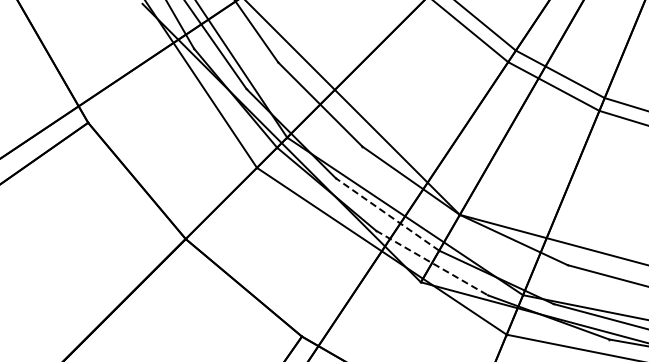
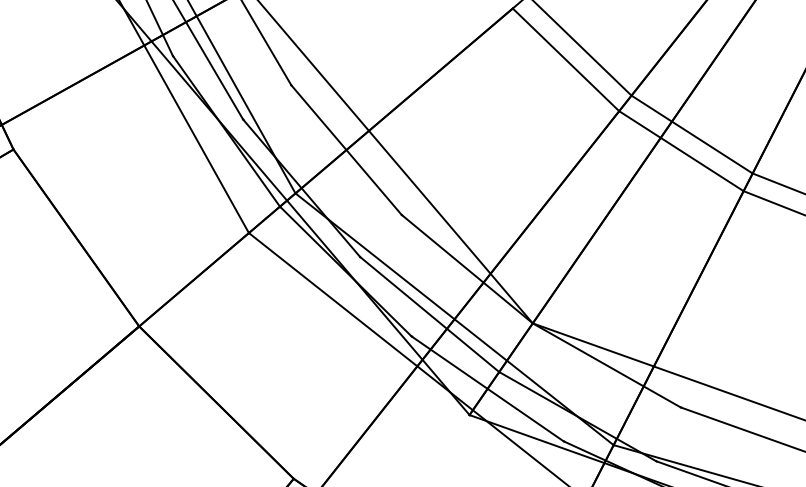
line: (387, 214) -> (429, 314), dashed -> solid
line: (432, 263) -> (488, 389), dashed -> solid

